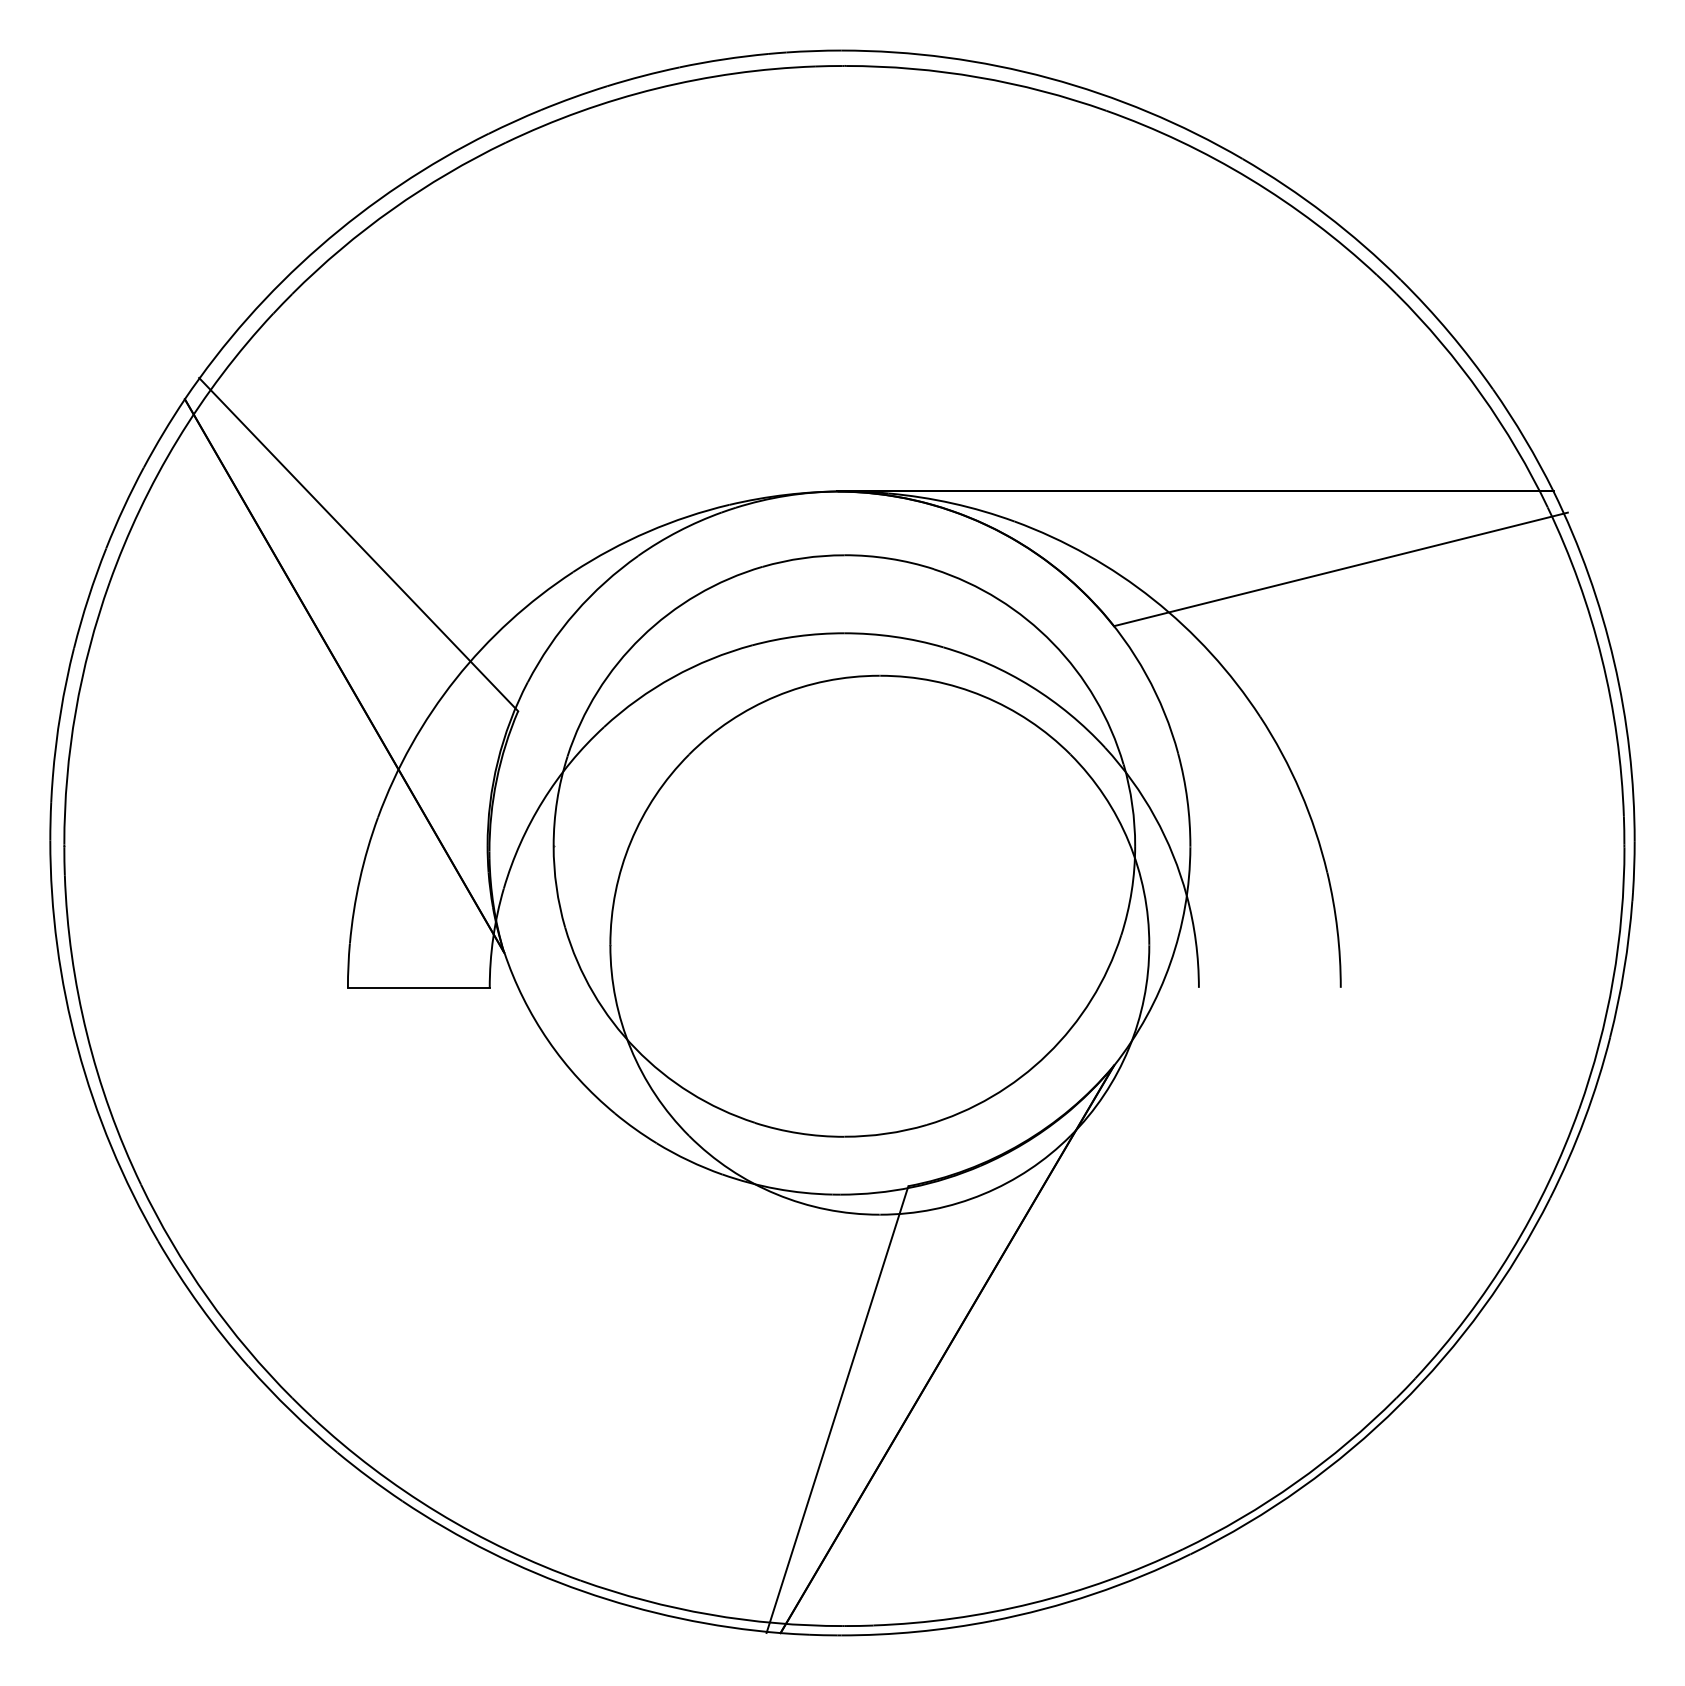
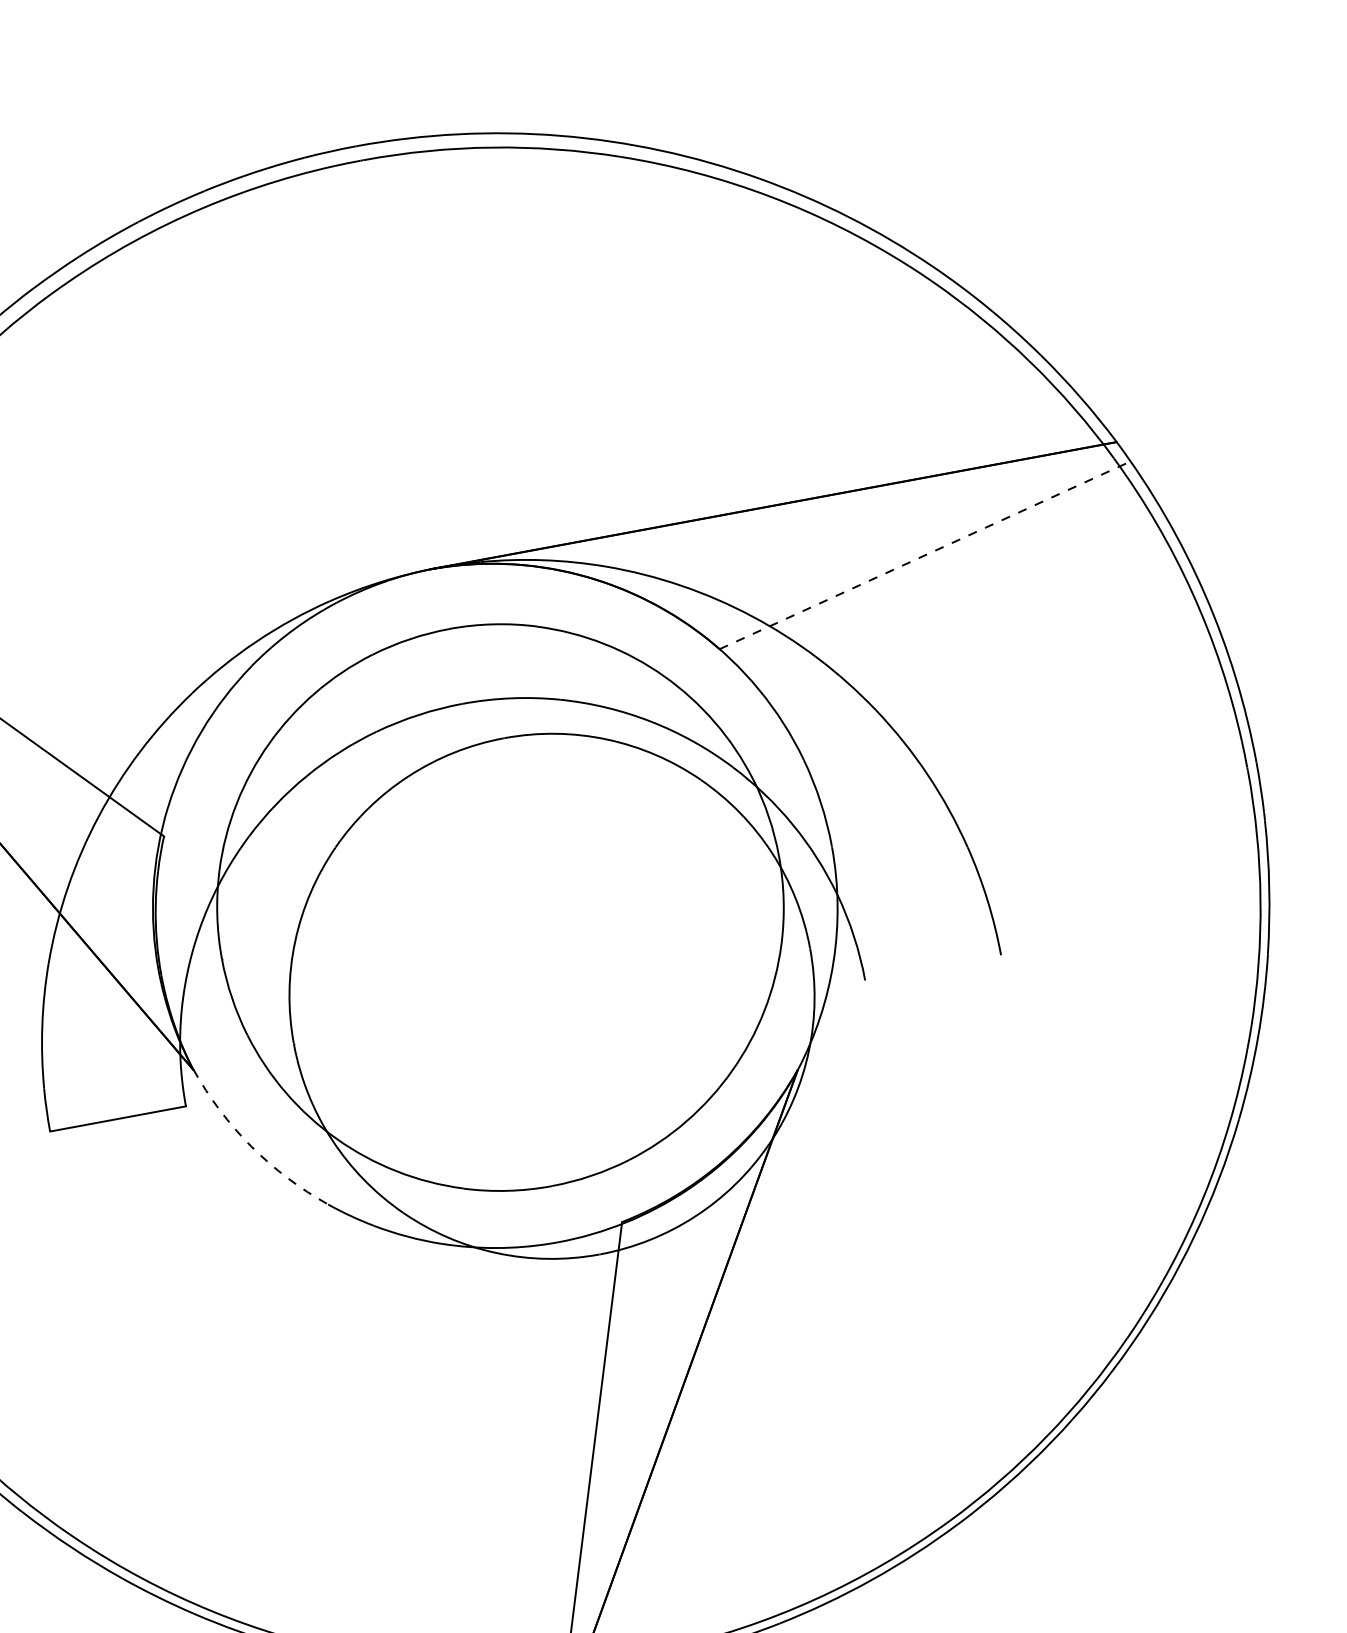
line: (1340, 569) -> (926, 554), solid -> dashed
arc: (548, 1040) -> (251, 1146), solid -> dashed

